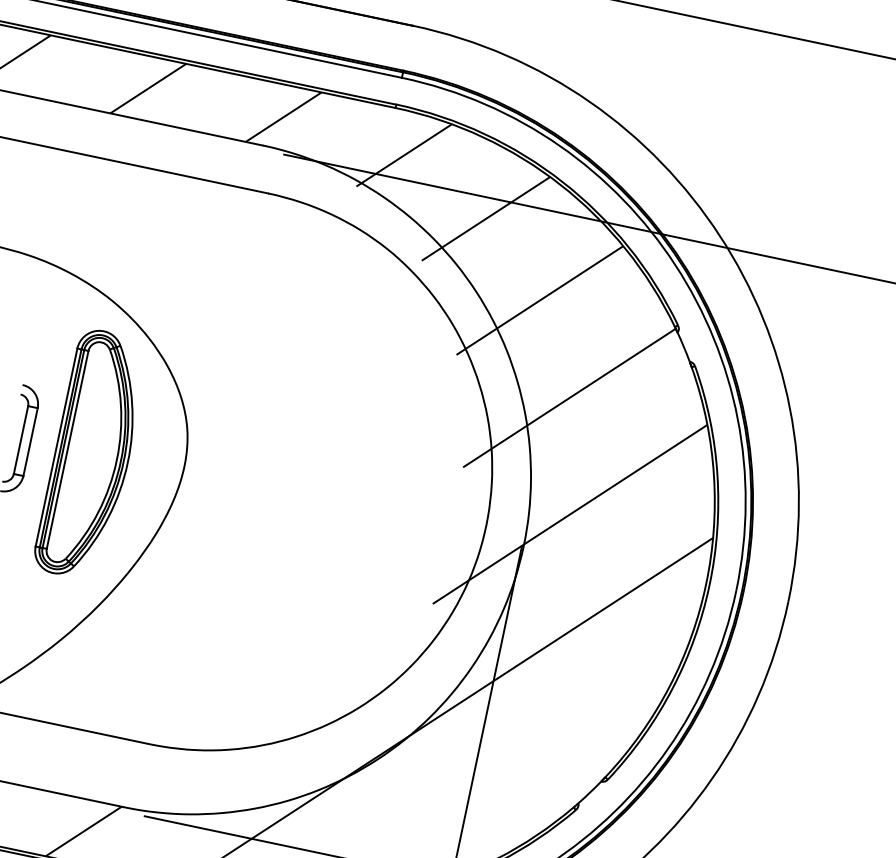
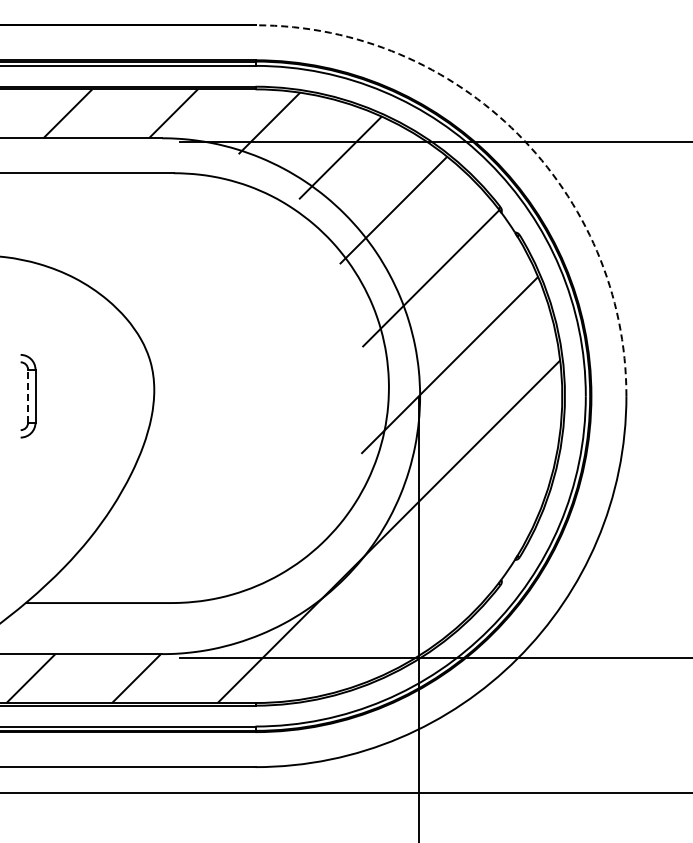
arc: (719, 235) -> (517, 133), solid -> dashed
line: (21, 439) -> (28, 395), solid -> dashed
part: (91, 455) -> (83, 396), removed

